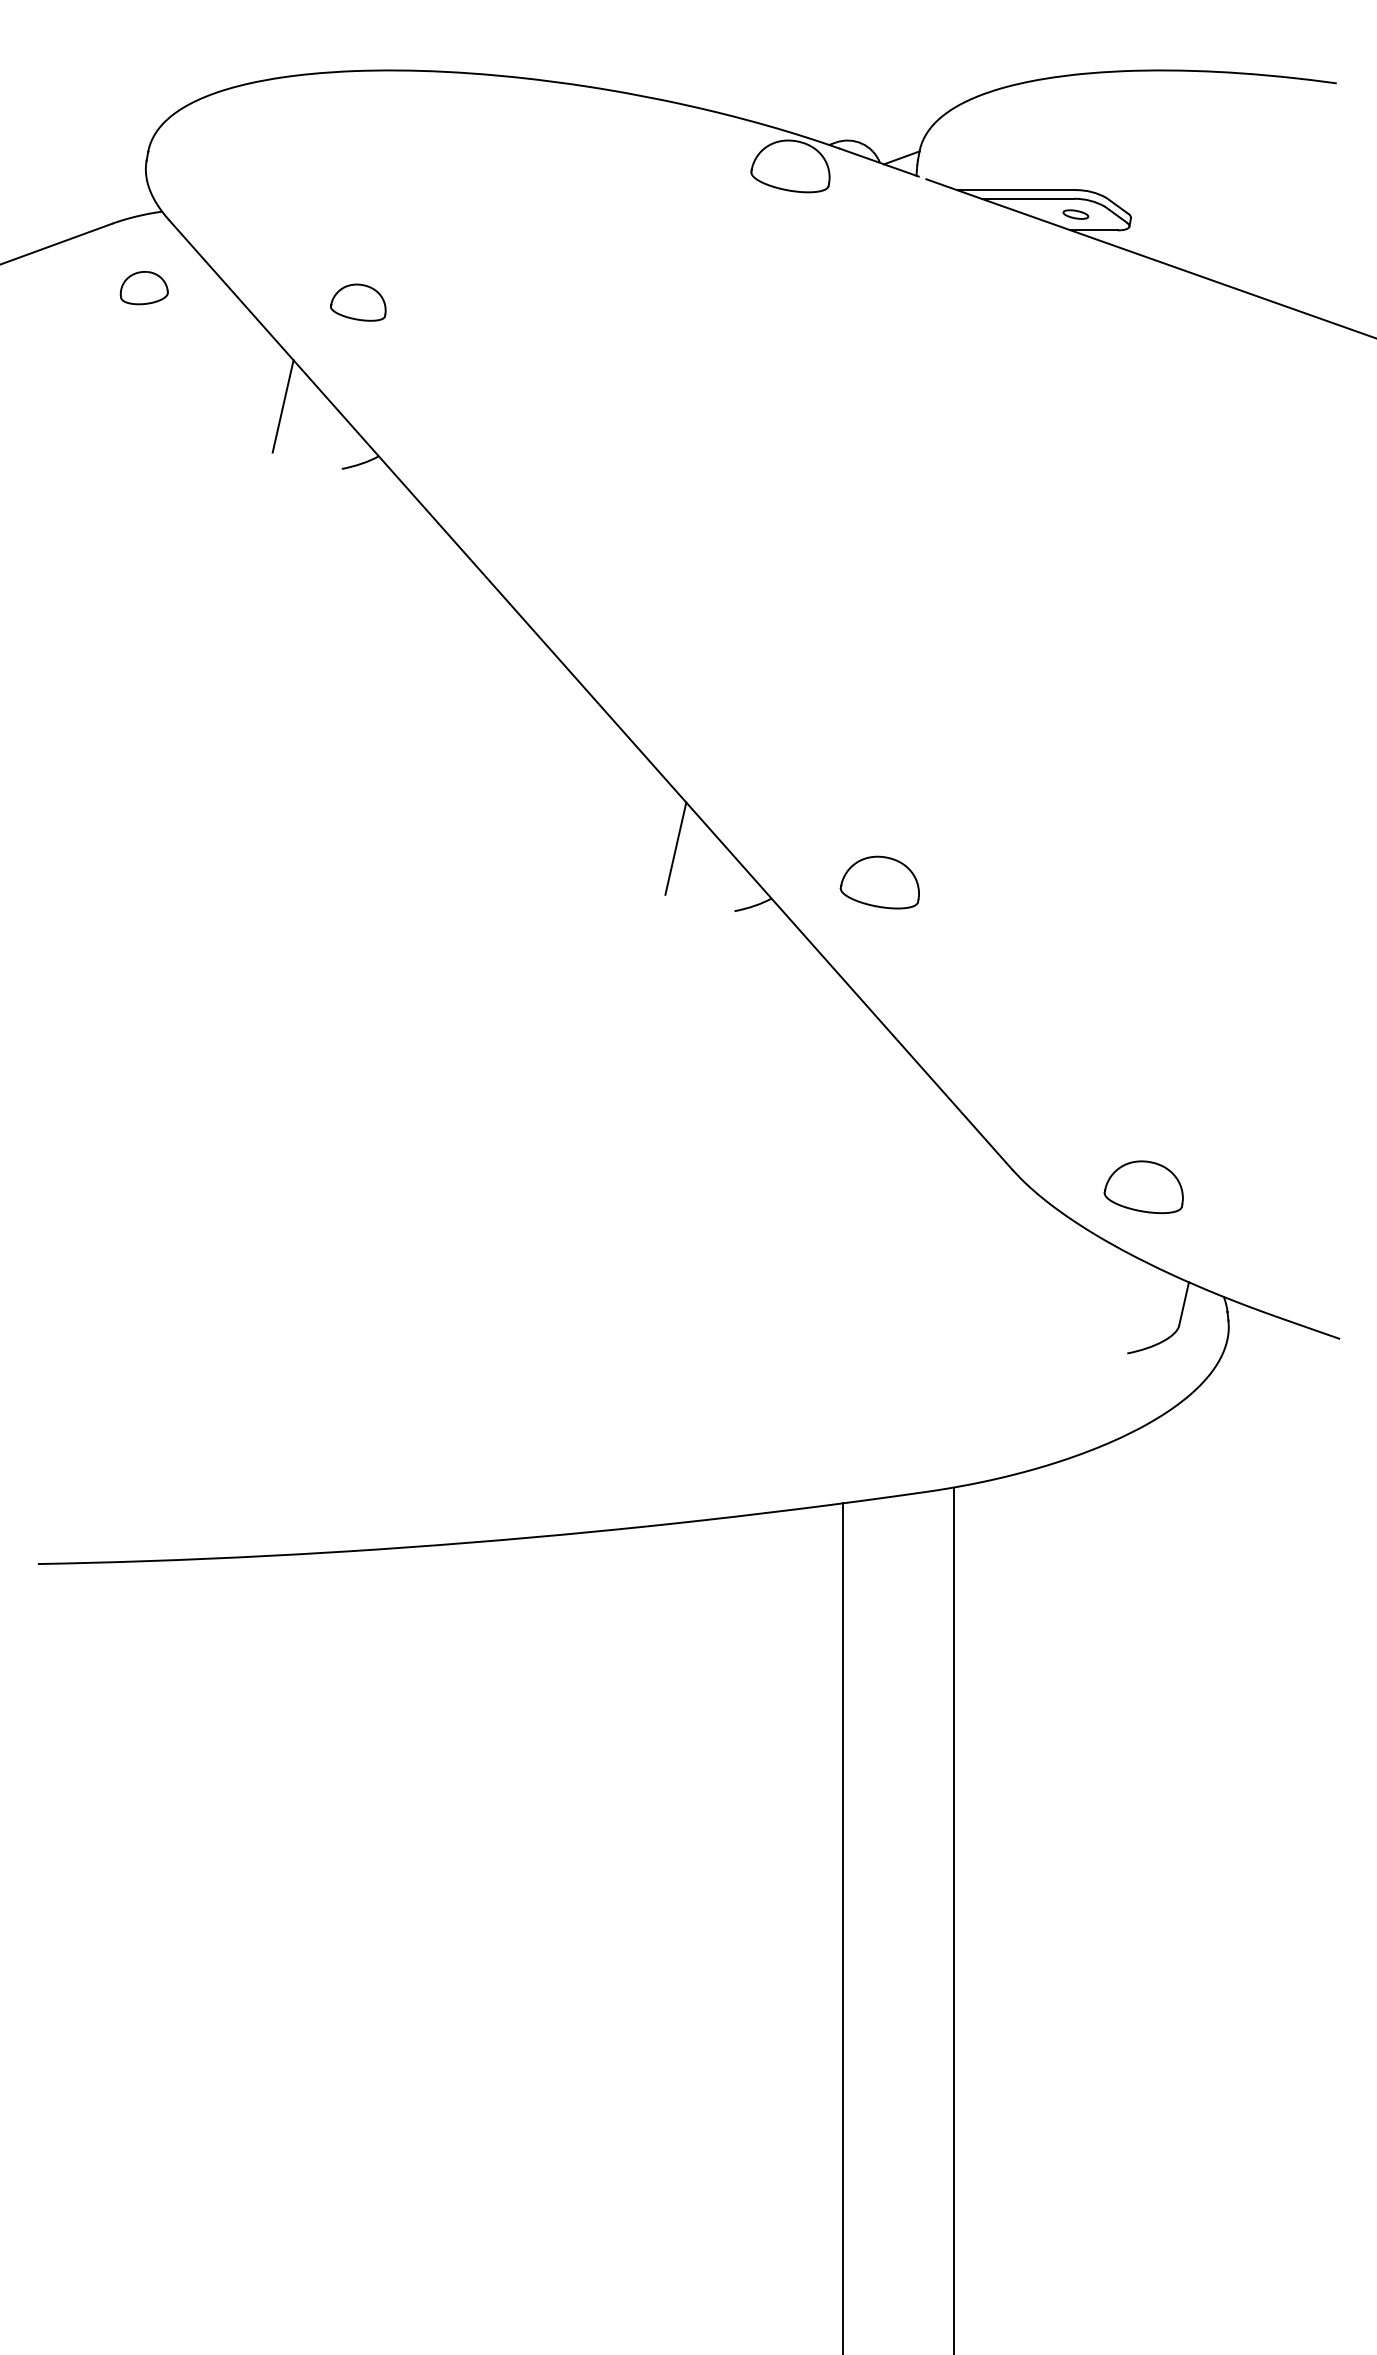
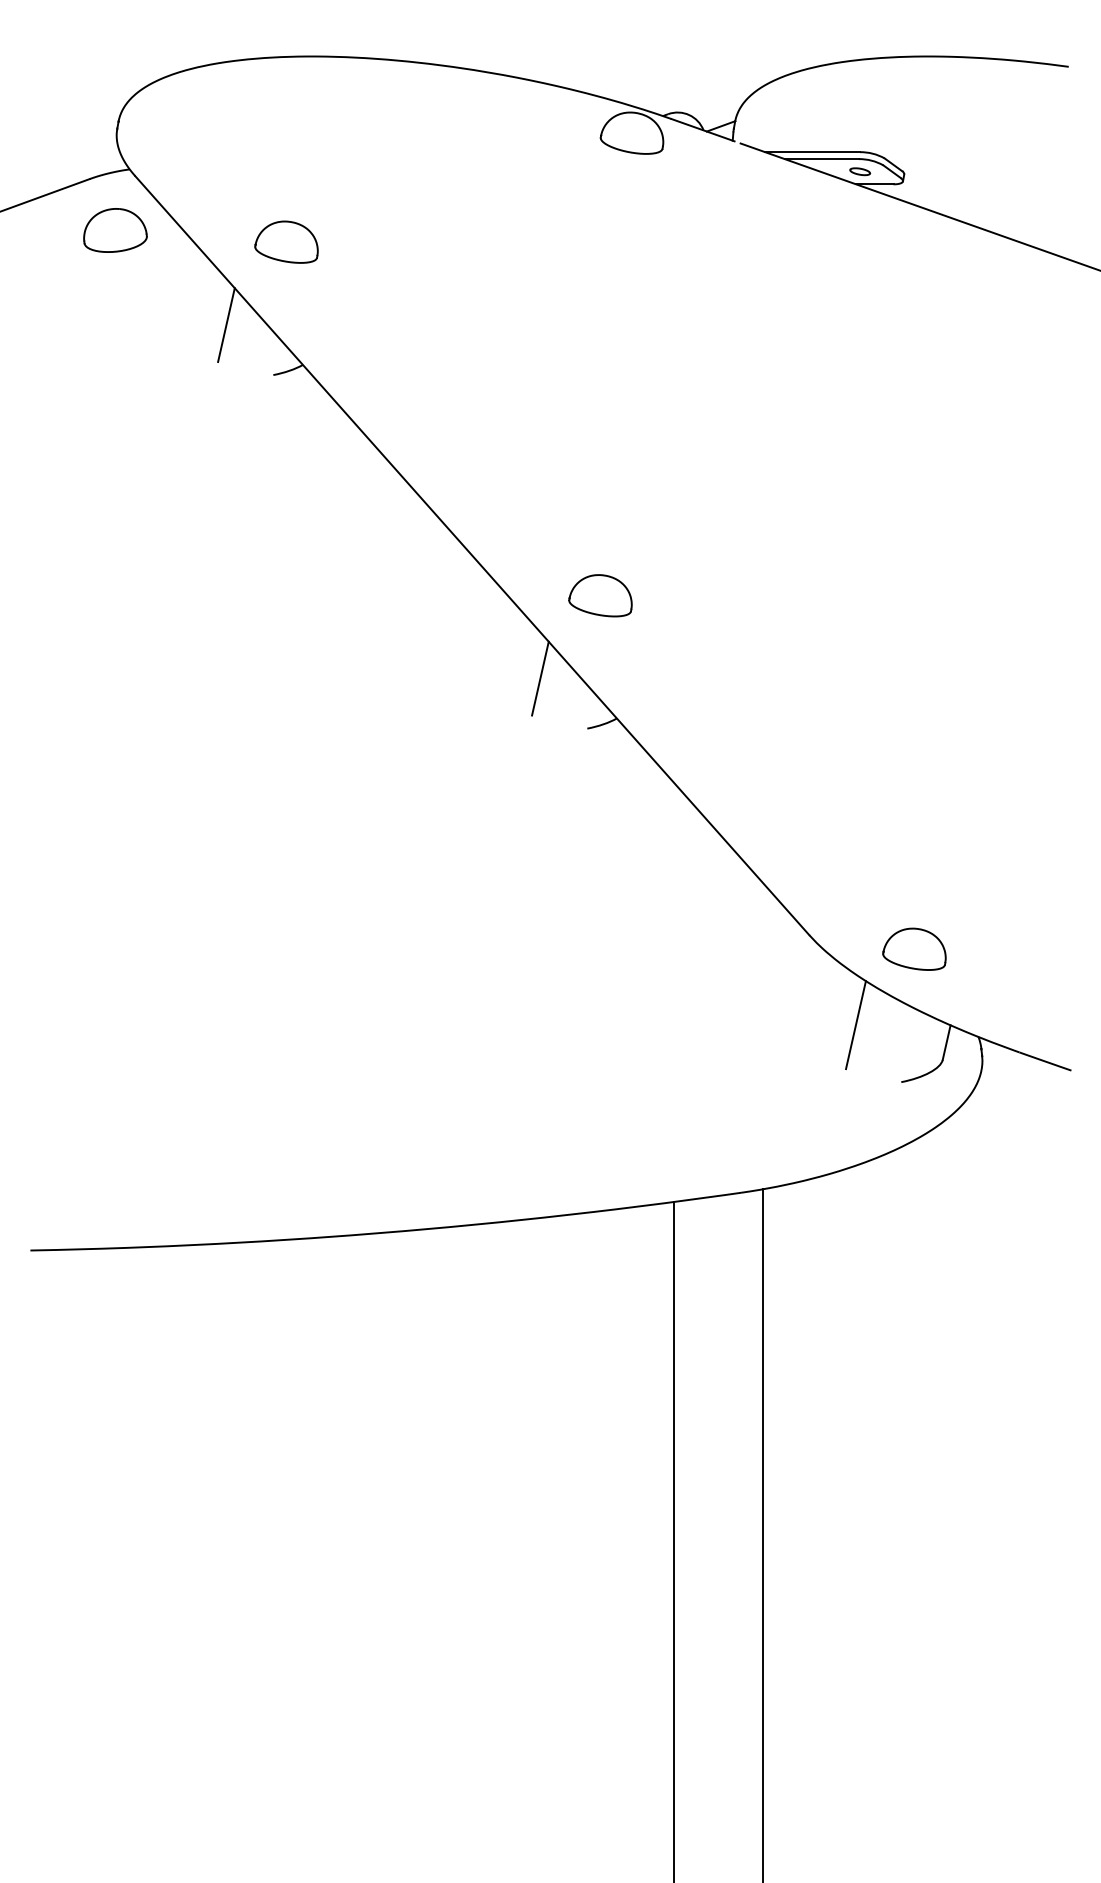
part: (144, 288) -> (115, 230), size x1.67
part: (358, 301) -> (286, 241), size x1.43
part: (879, 882) -> (600, 595), moved
line: (1070, 1282) -> (855, 1025), added

